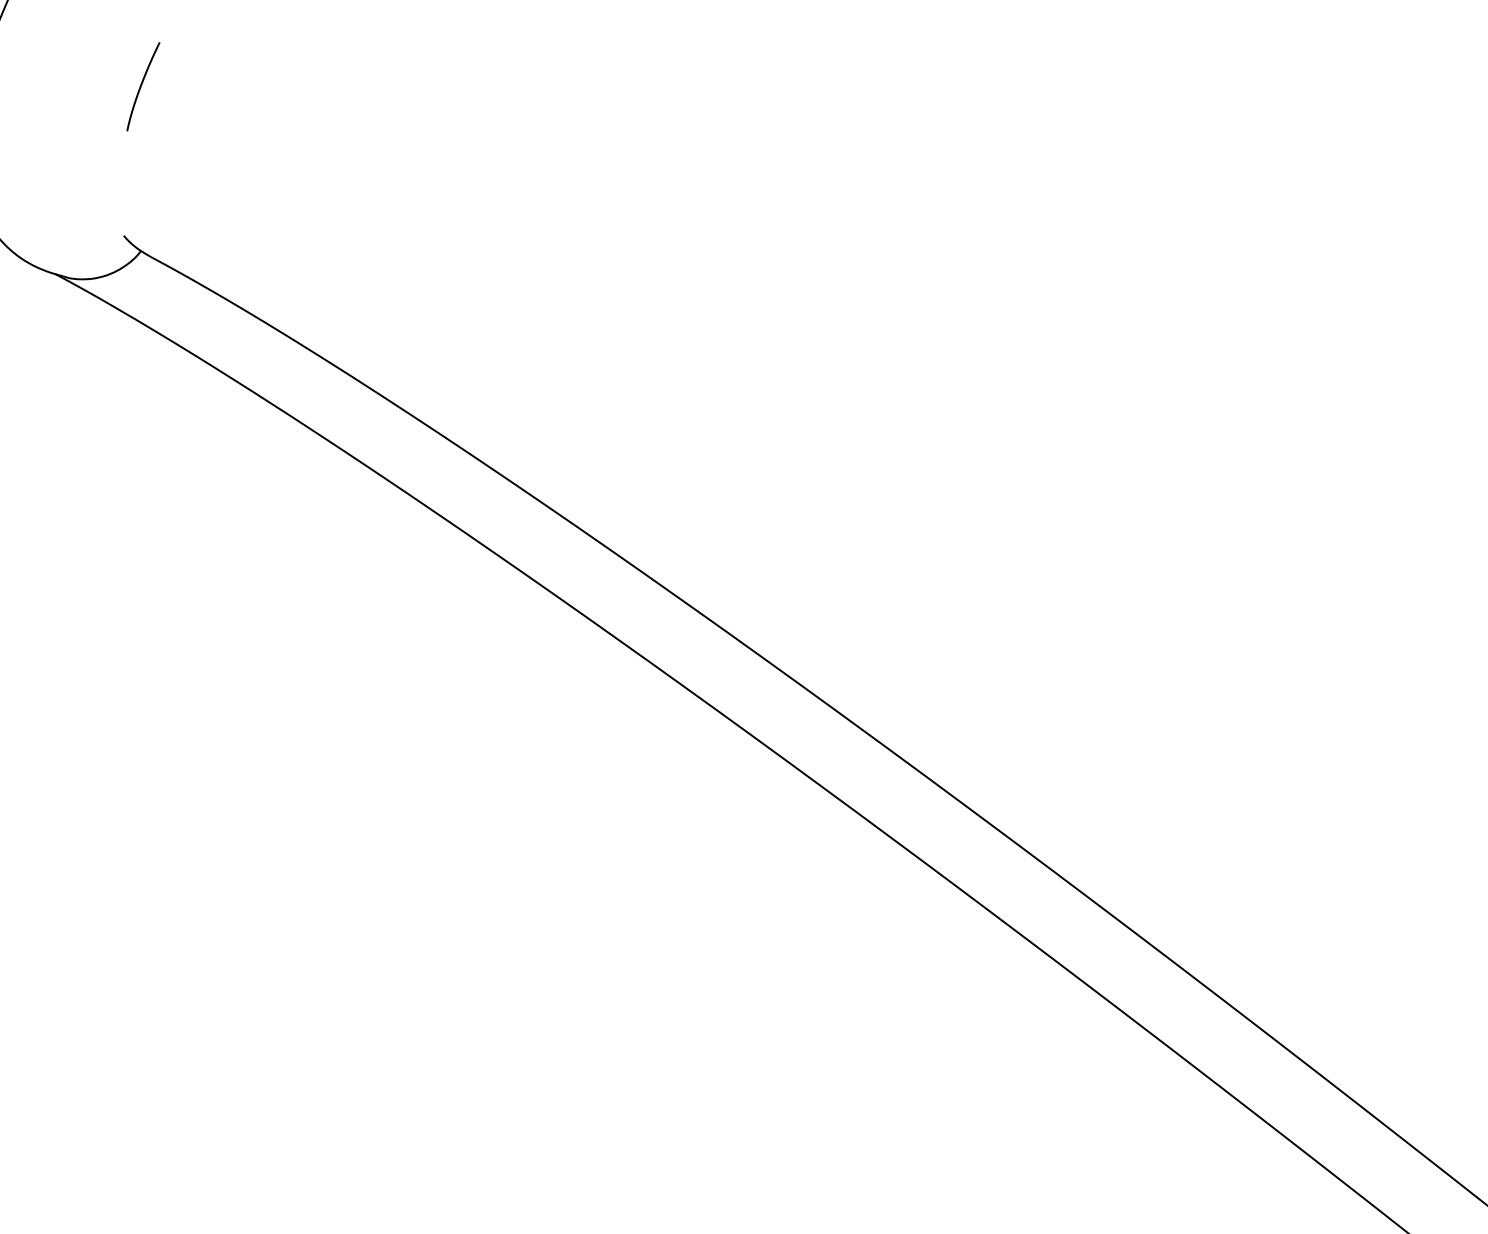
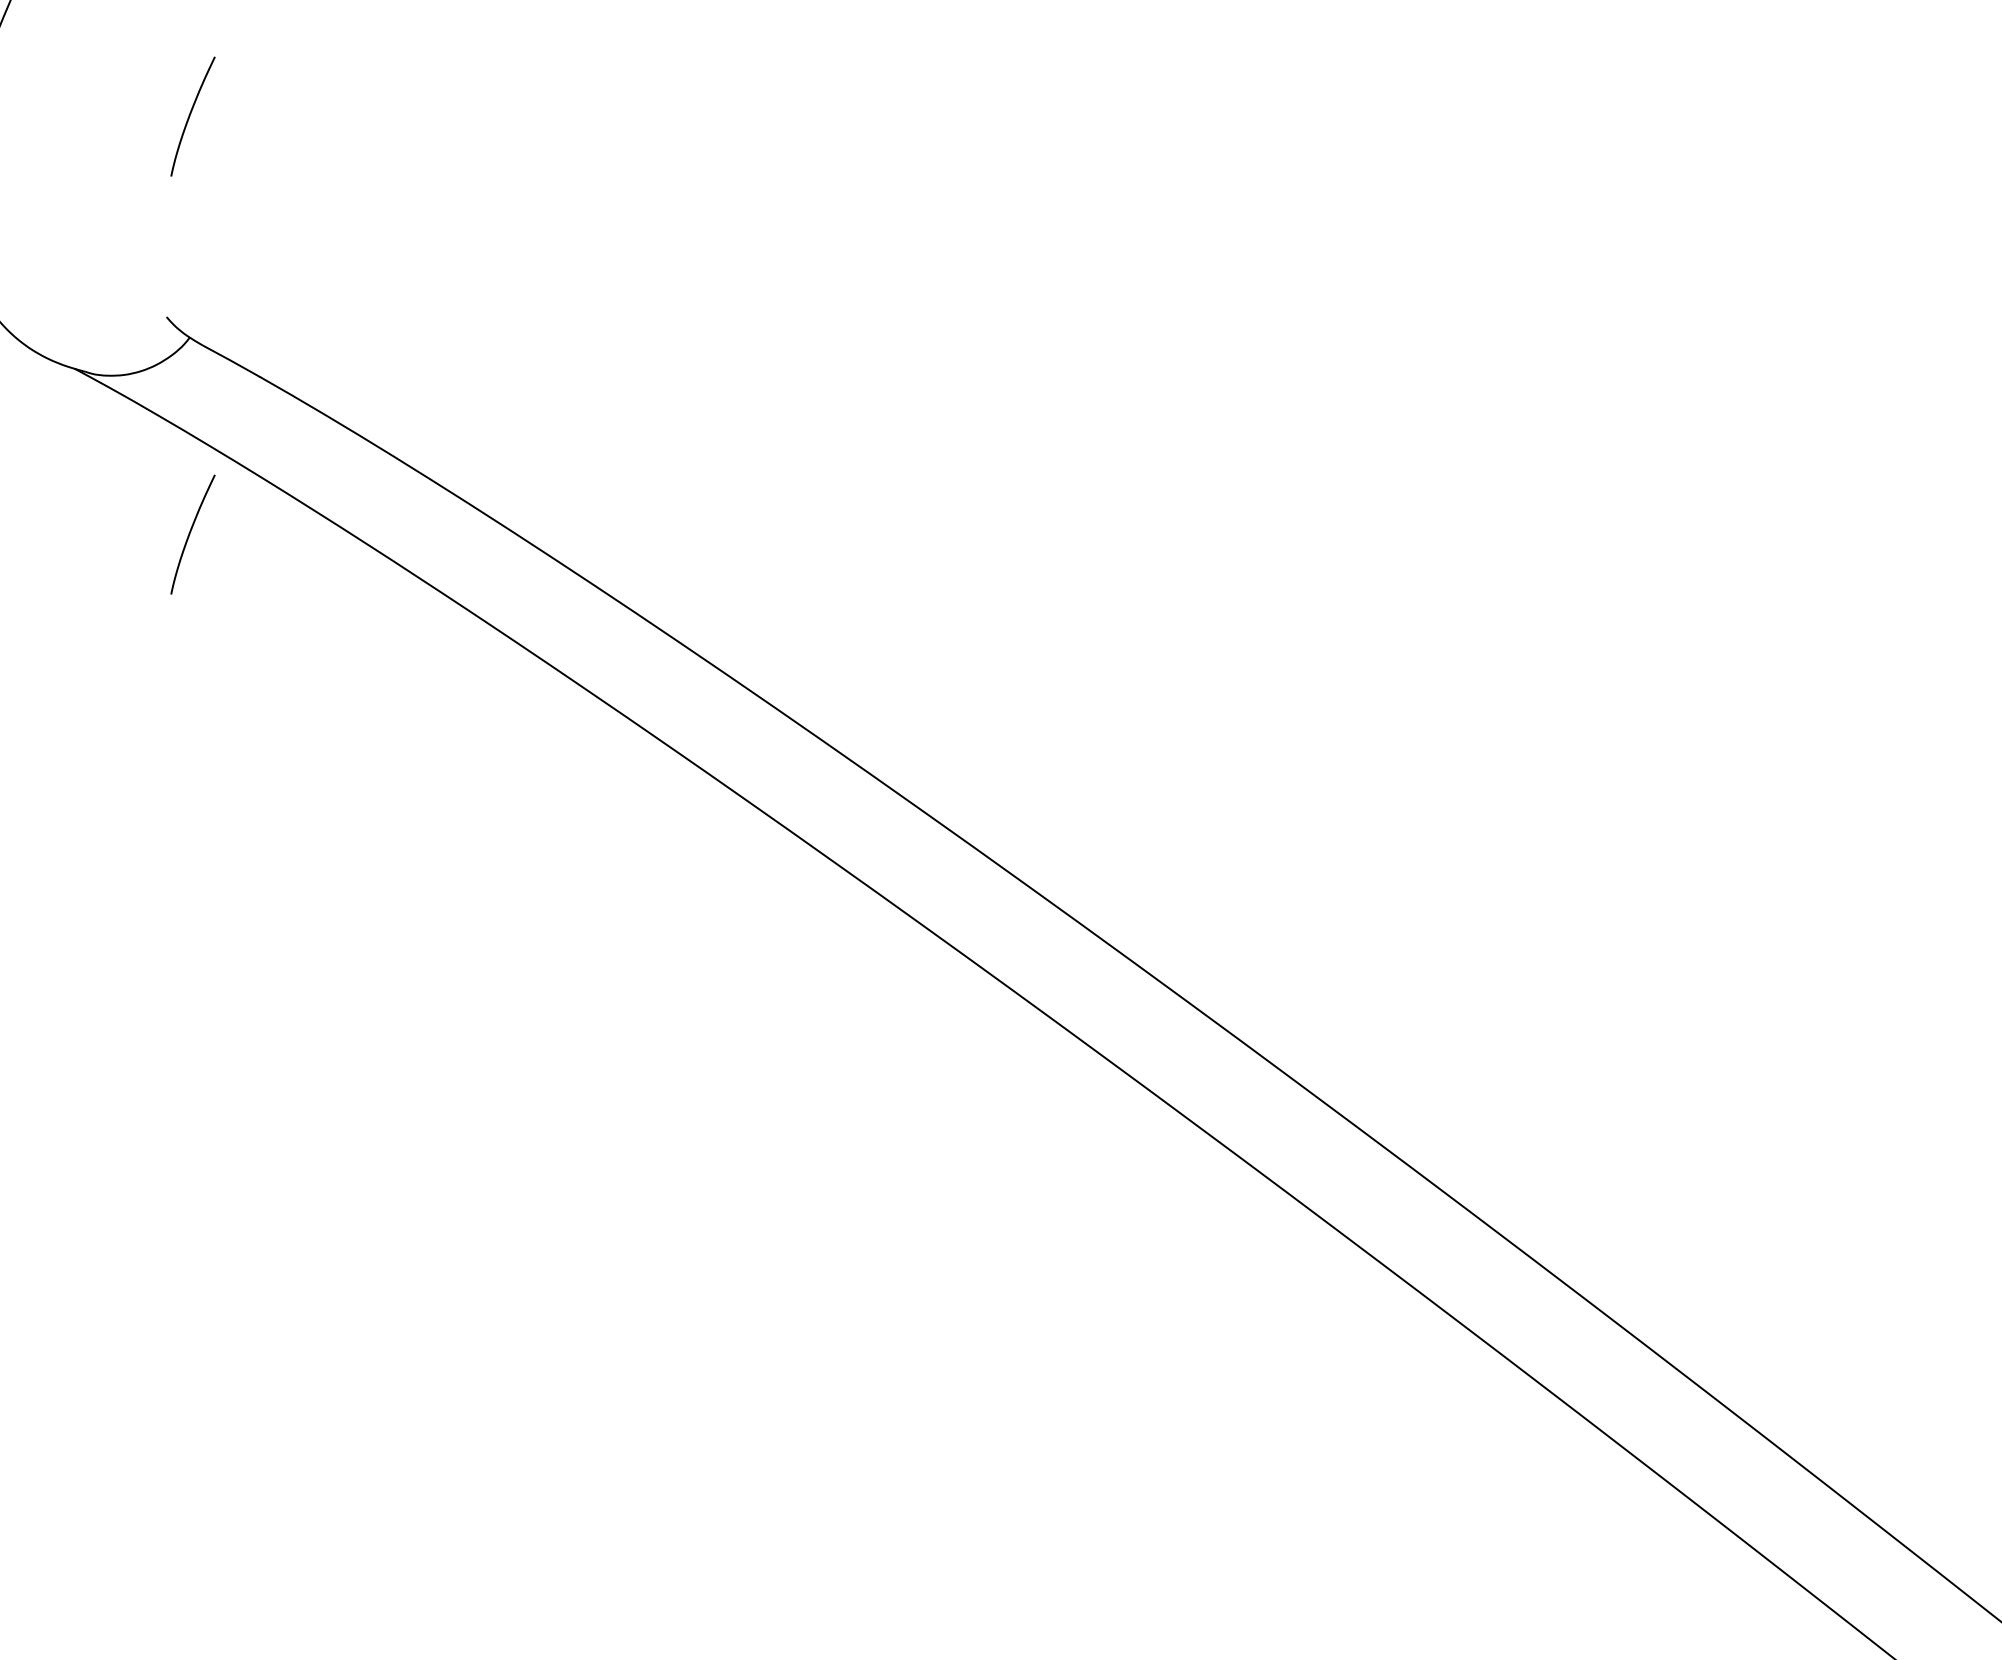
curve: (141, 397) -> (190, 534), added

